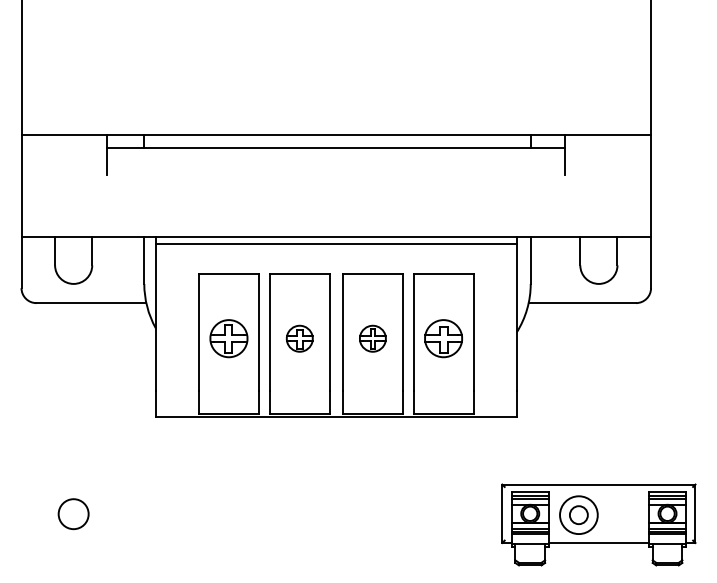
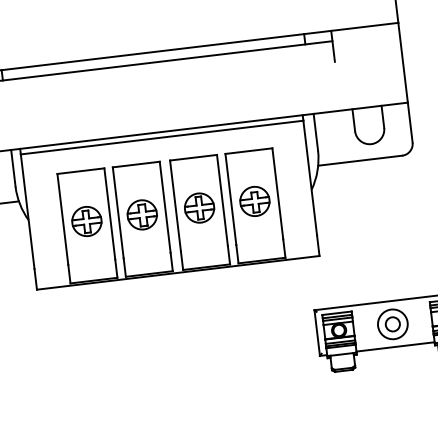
part: (299, 338) -> (142, 214), size x1.43
part: (372, 338) -> (199, 207), size x1.43
part: (578, 514) -> (392, 323), moved

